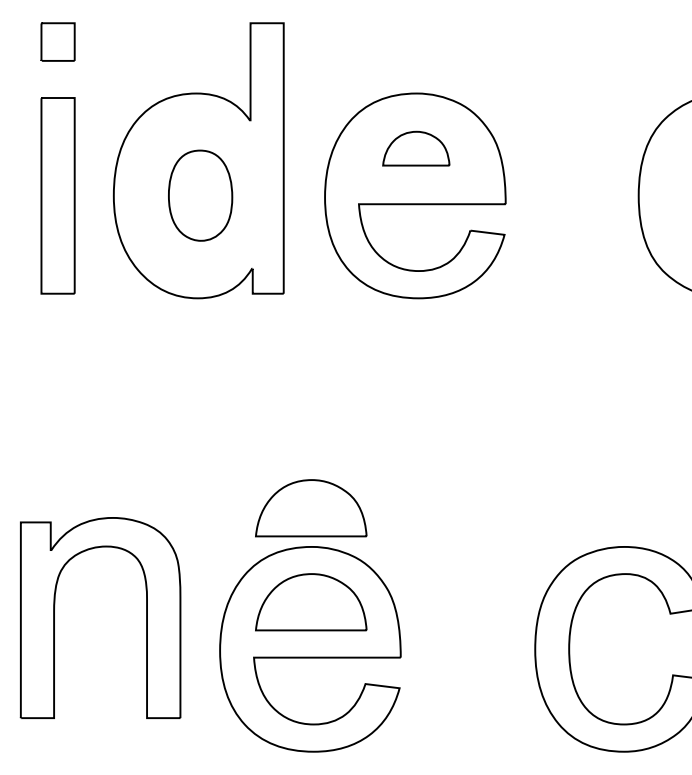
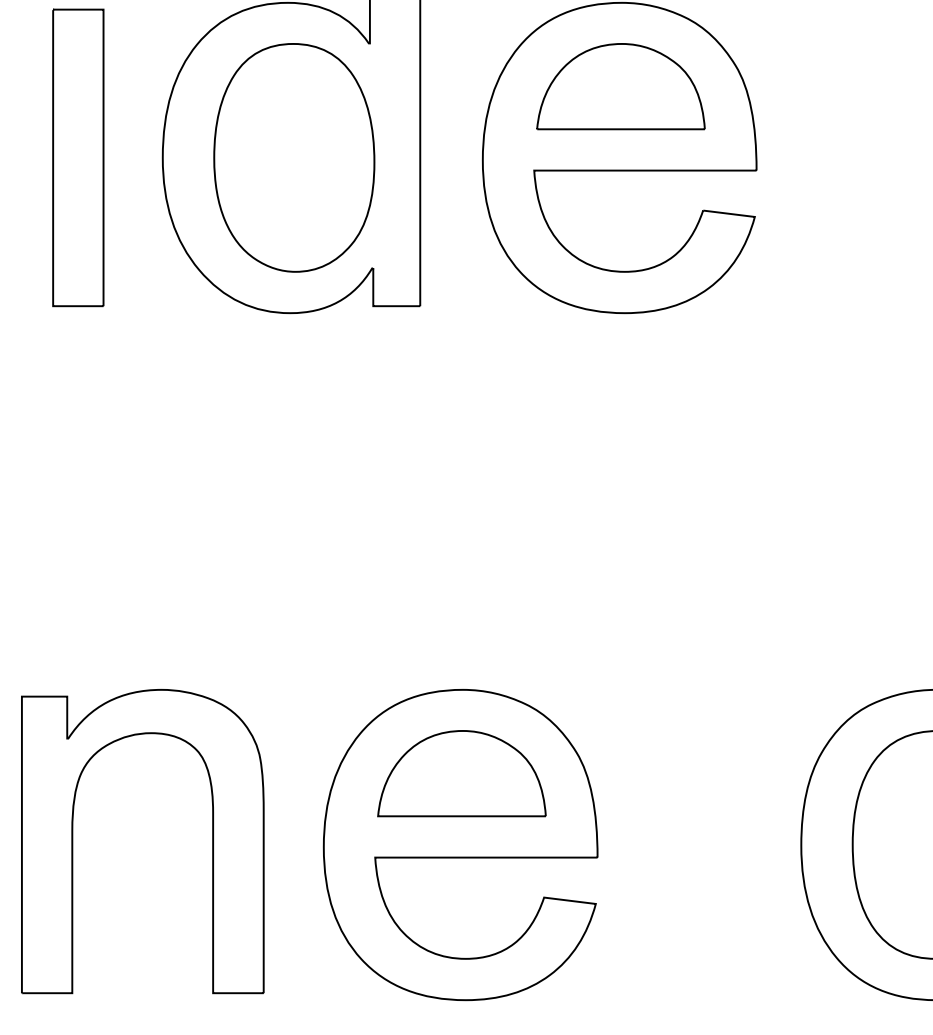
part: (416, 148) -> (621, 86), size x1.67
part: (200, 195) -> (294, 157), size x1.67
part: (311, 508) -> (462, 631), removed
part: (54, 617) -> (72, 840), moved

